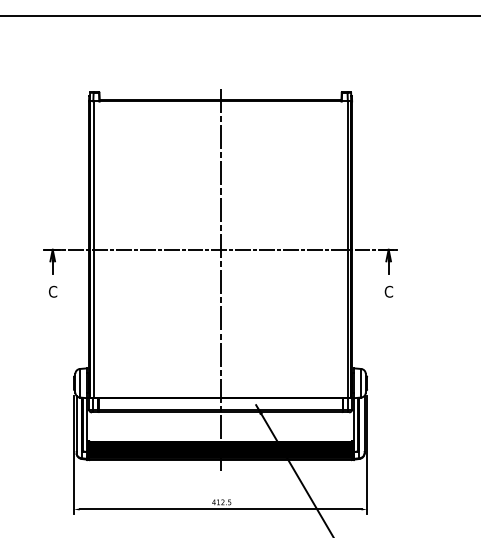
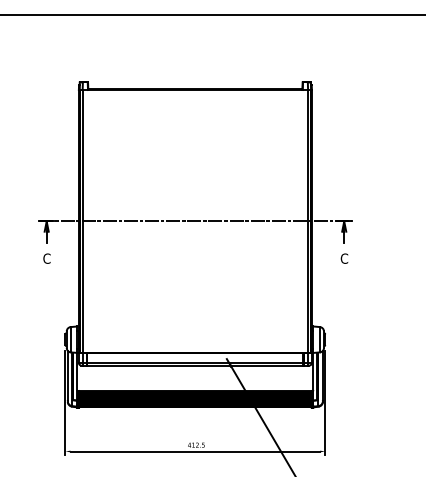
line: (220, 279) -> (195, 247), removed

